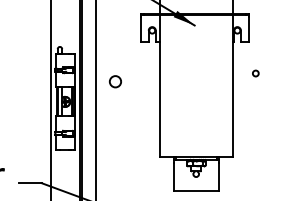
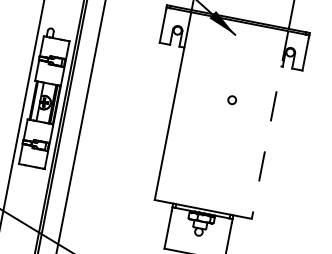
circle: (255, 73) -> (231, 100), moved
circle: (114, 81) -> (114, 88), removed
line: (232, 86) -> (269, 125), solid -> dashed

